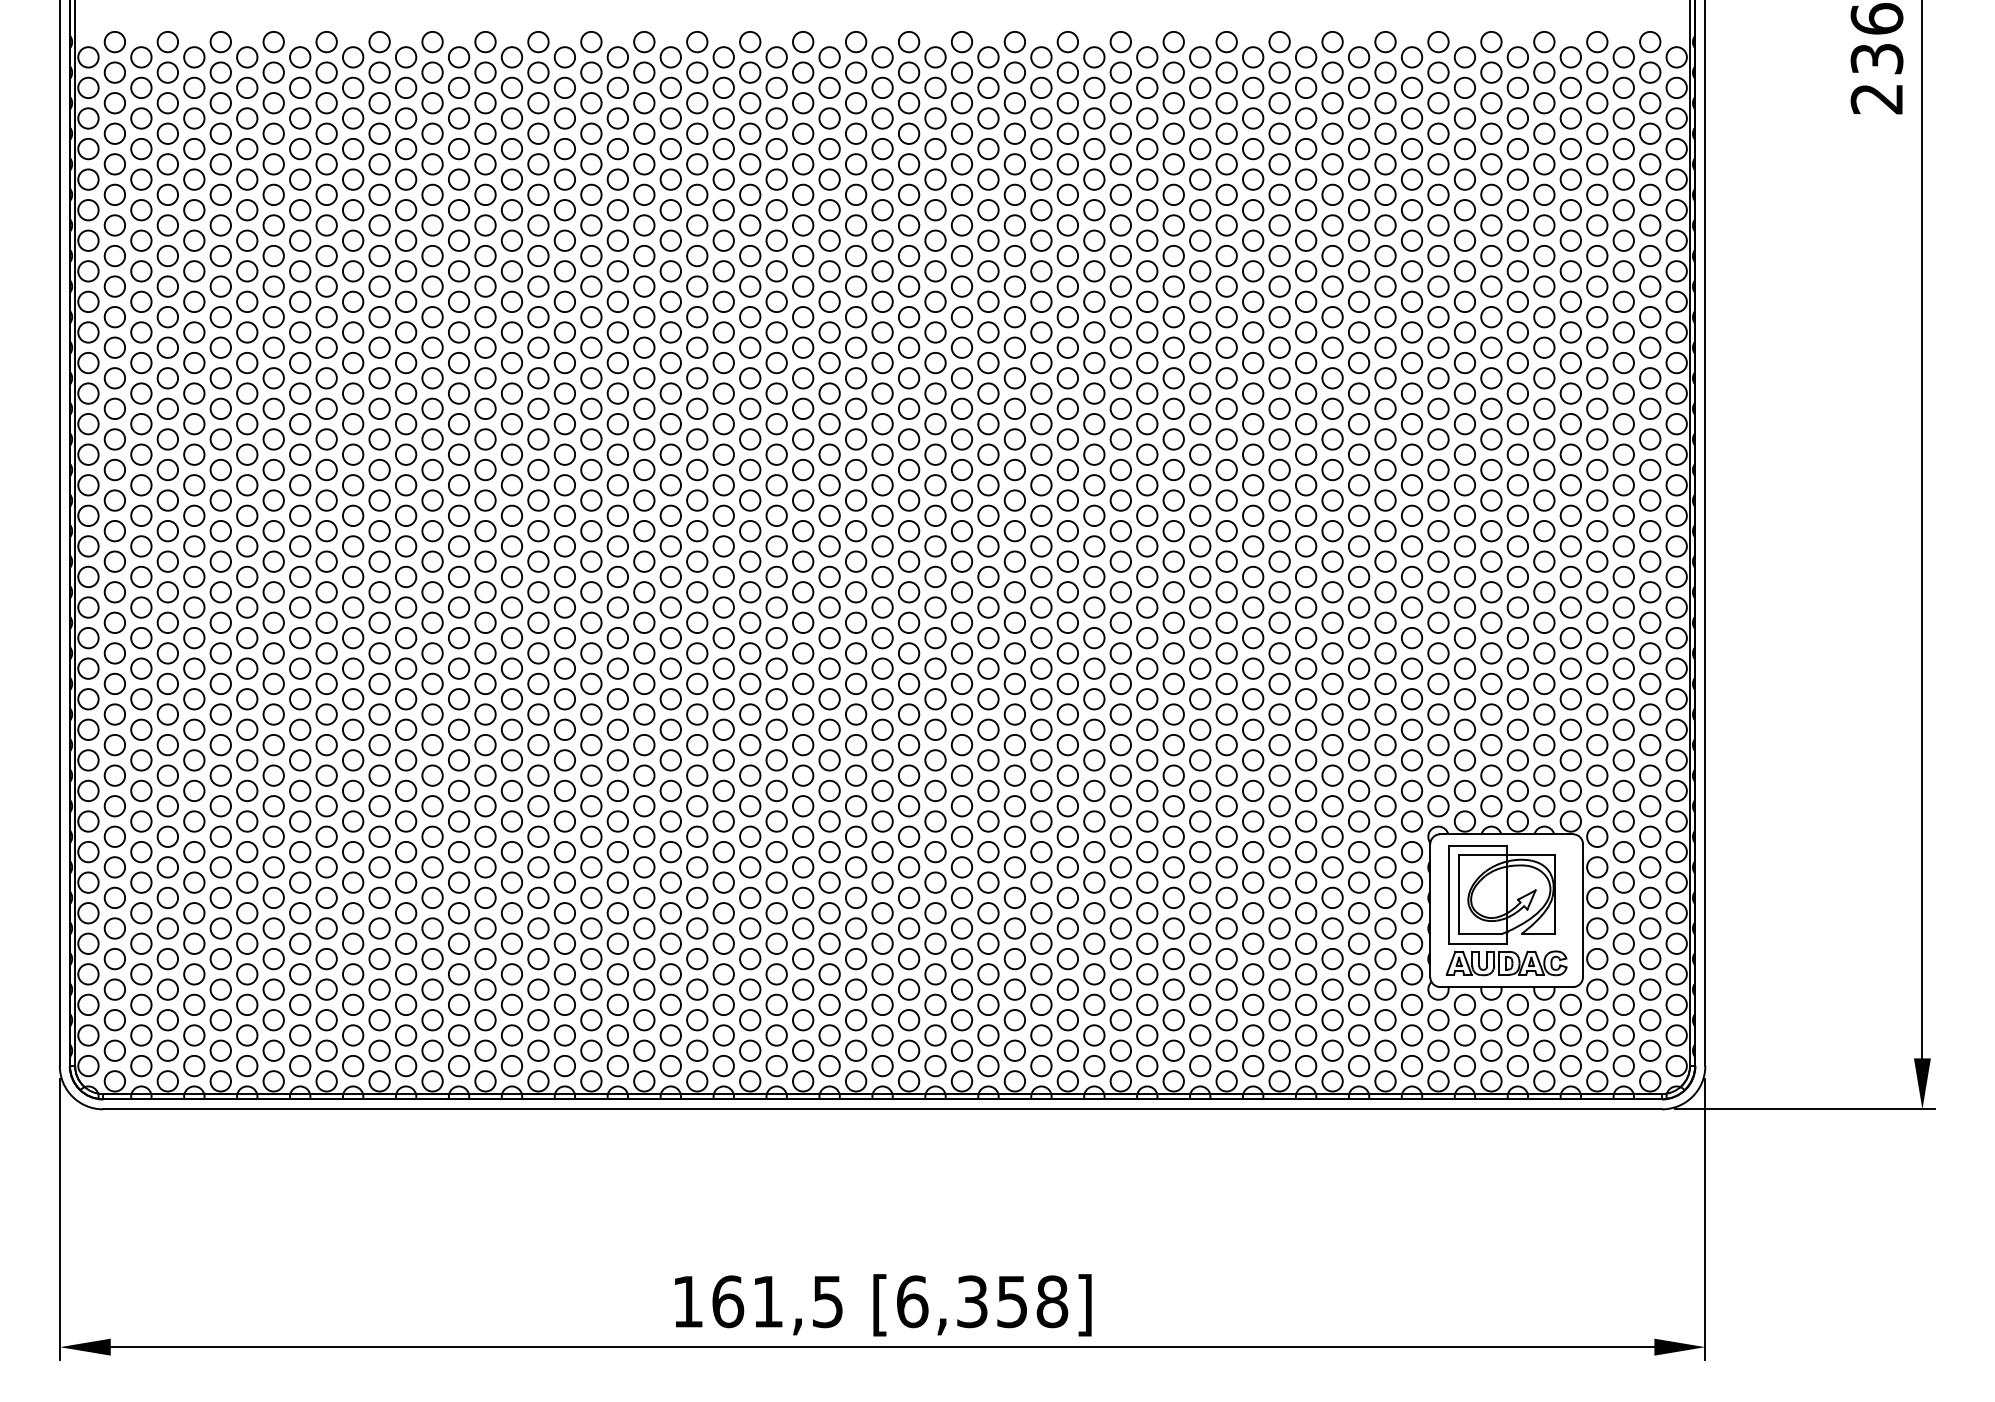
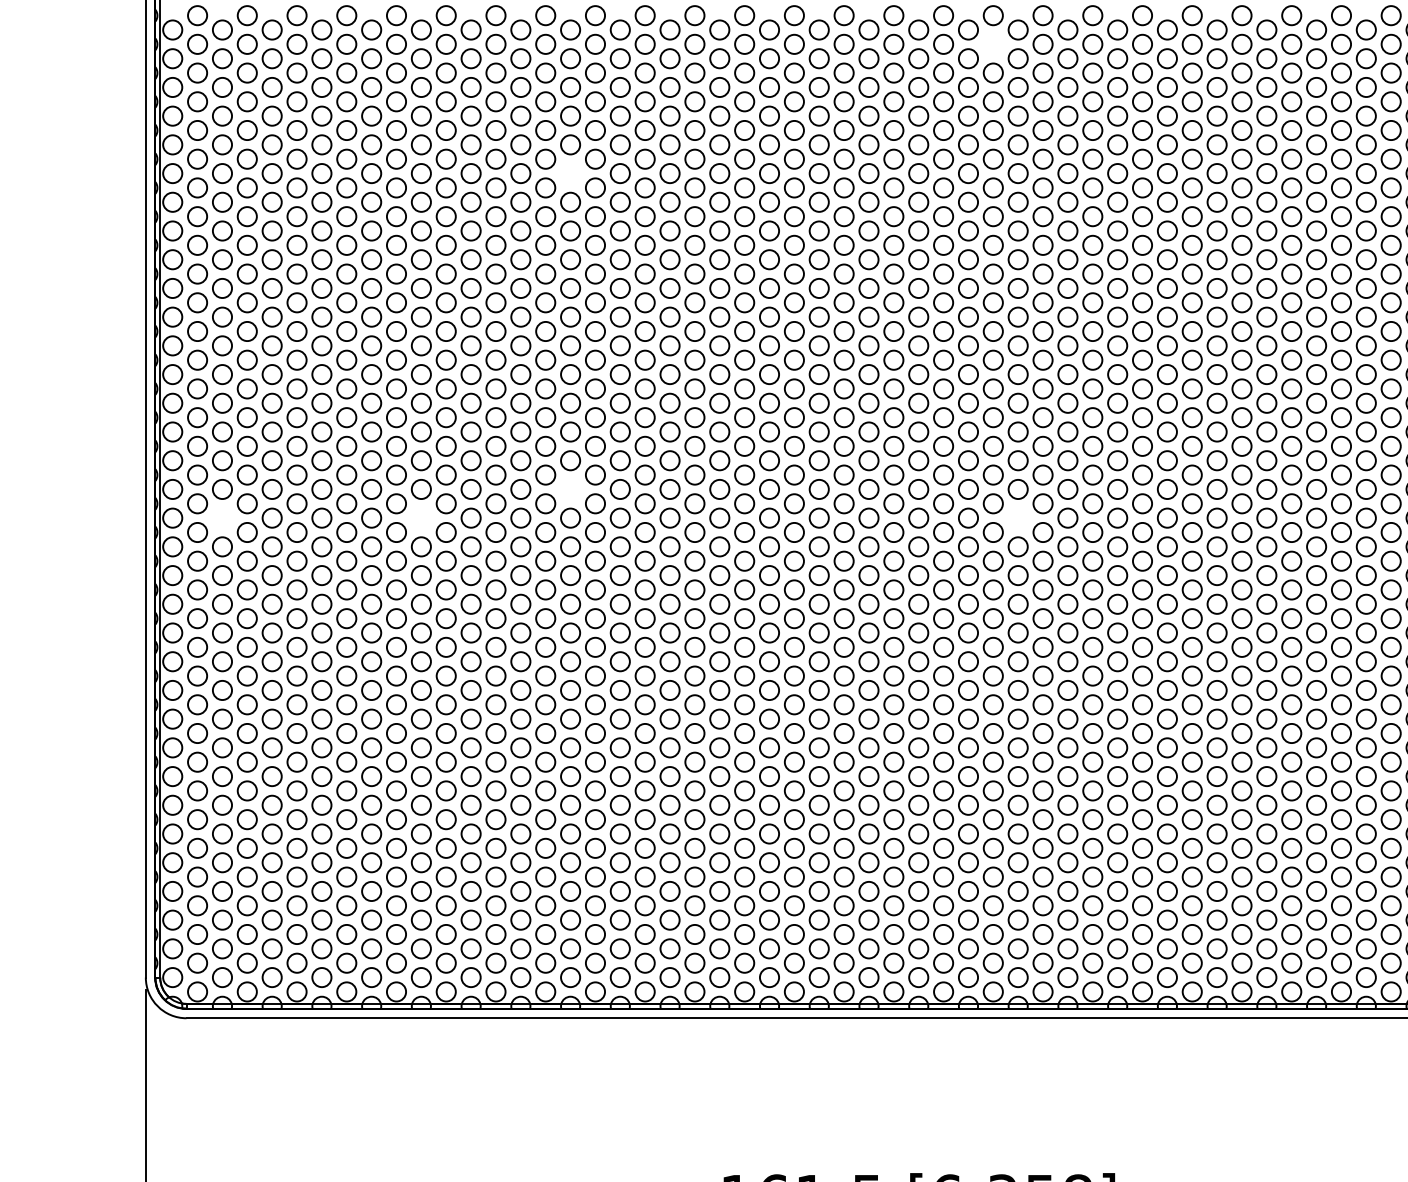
circle: (961, 72) -> (992, 44), removed
circle: (511, 210) -> (570, 173), removed
circle: (511, 546) -> (570, 489), removed
circle: (141, 576) -> (222, 517), removed
circle: (353, 576) -> (421, 517), removed
circle: (988, 576) -> (1018, 517), removed

